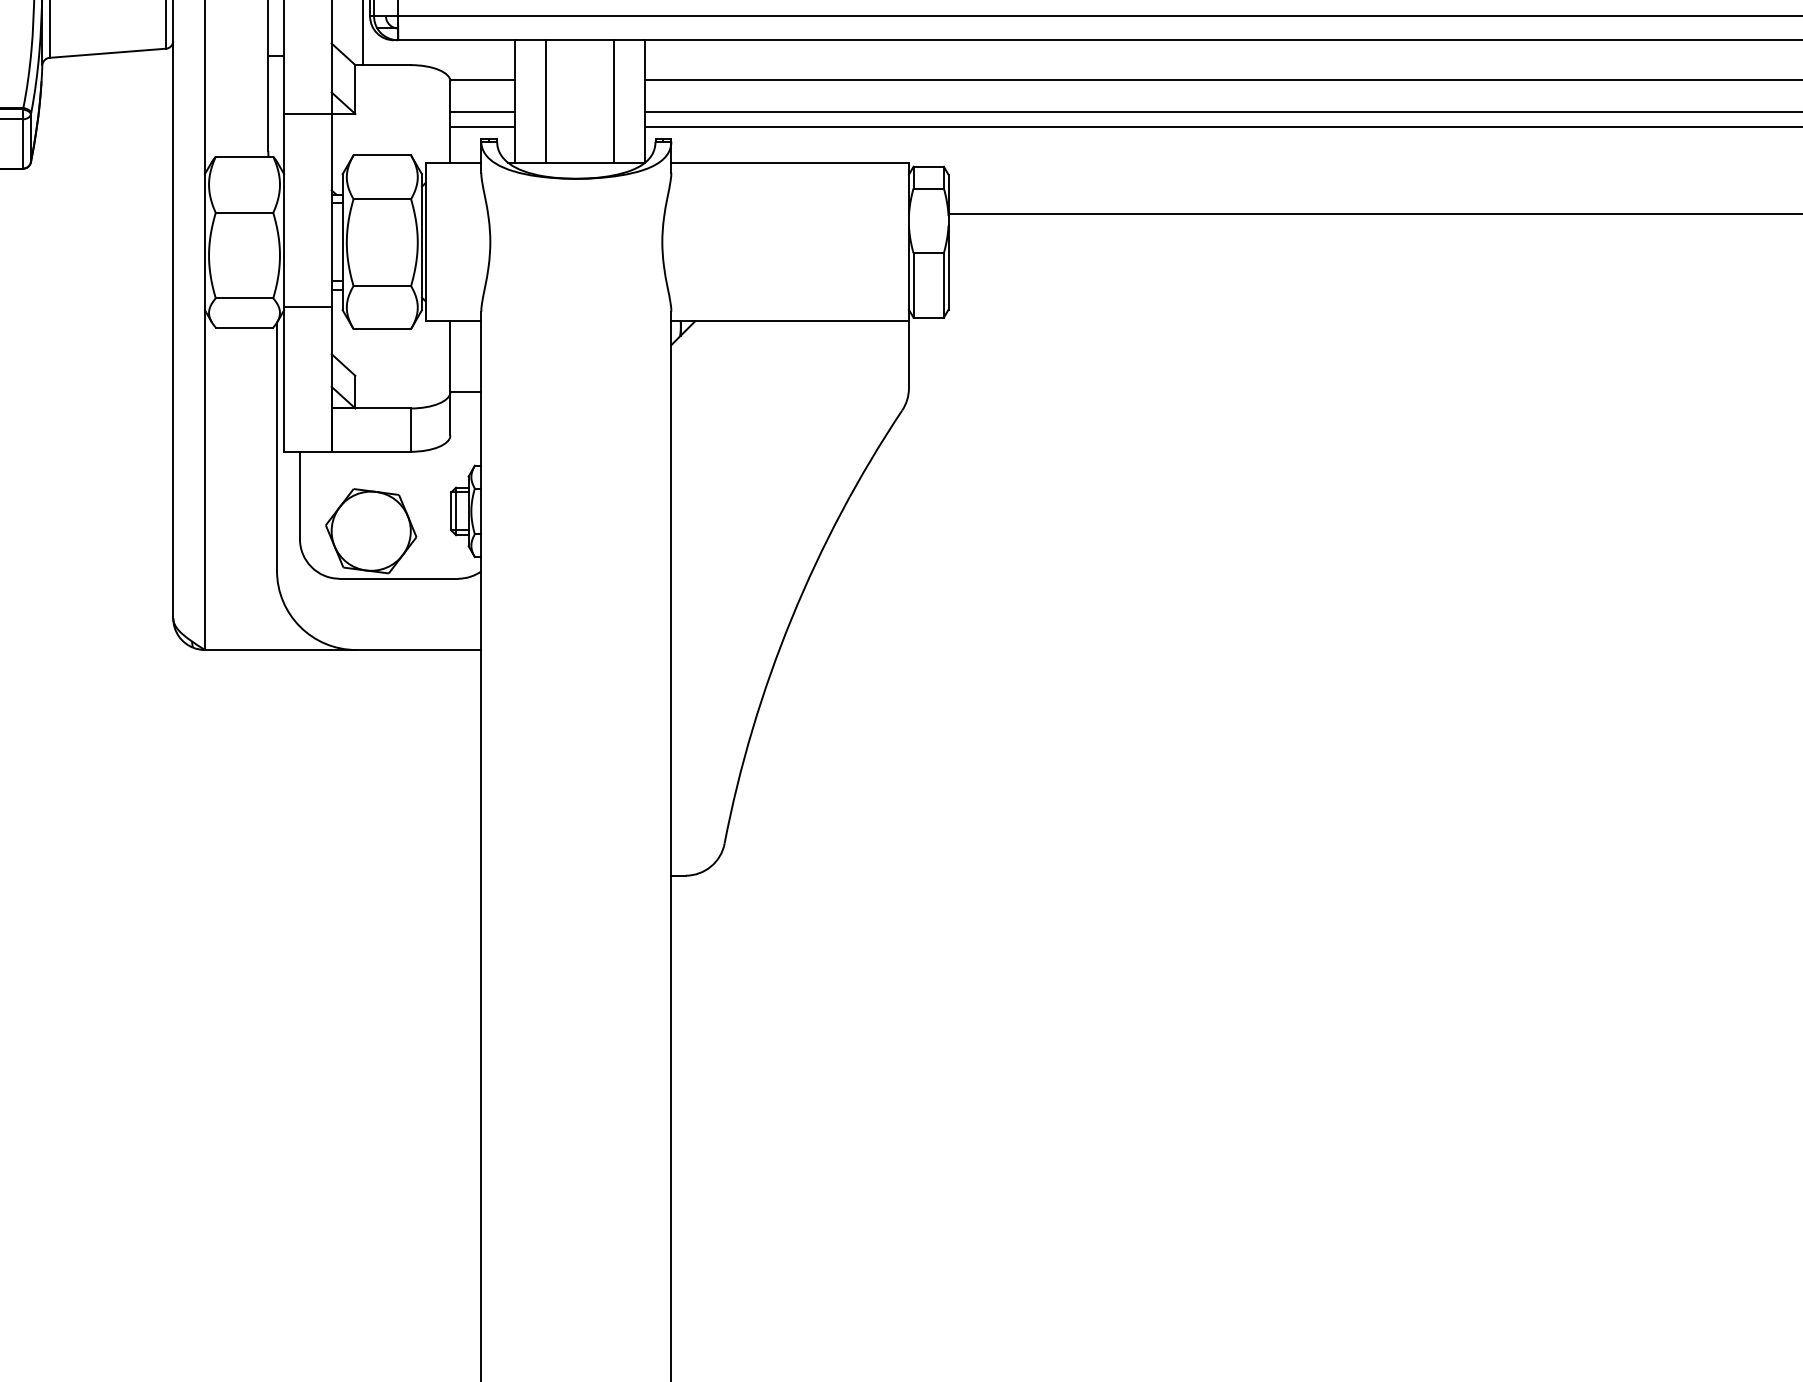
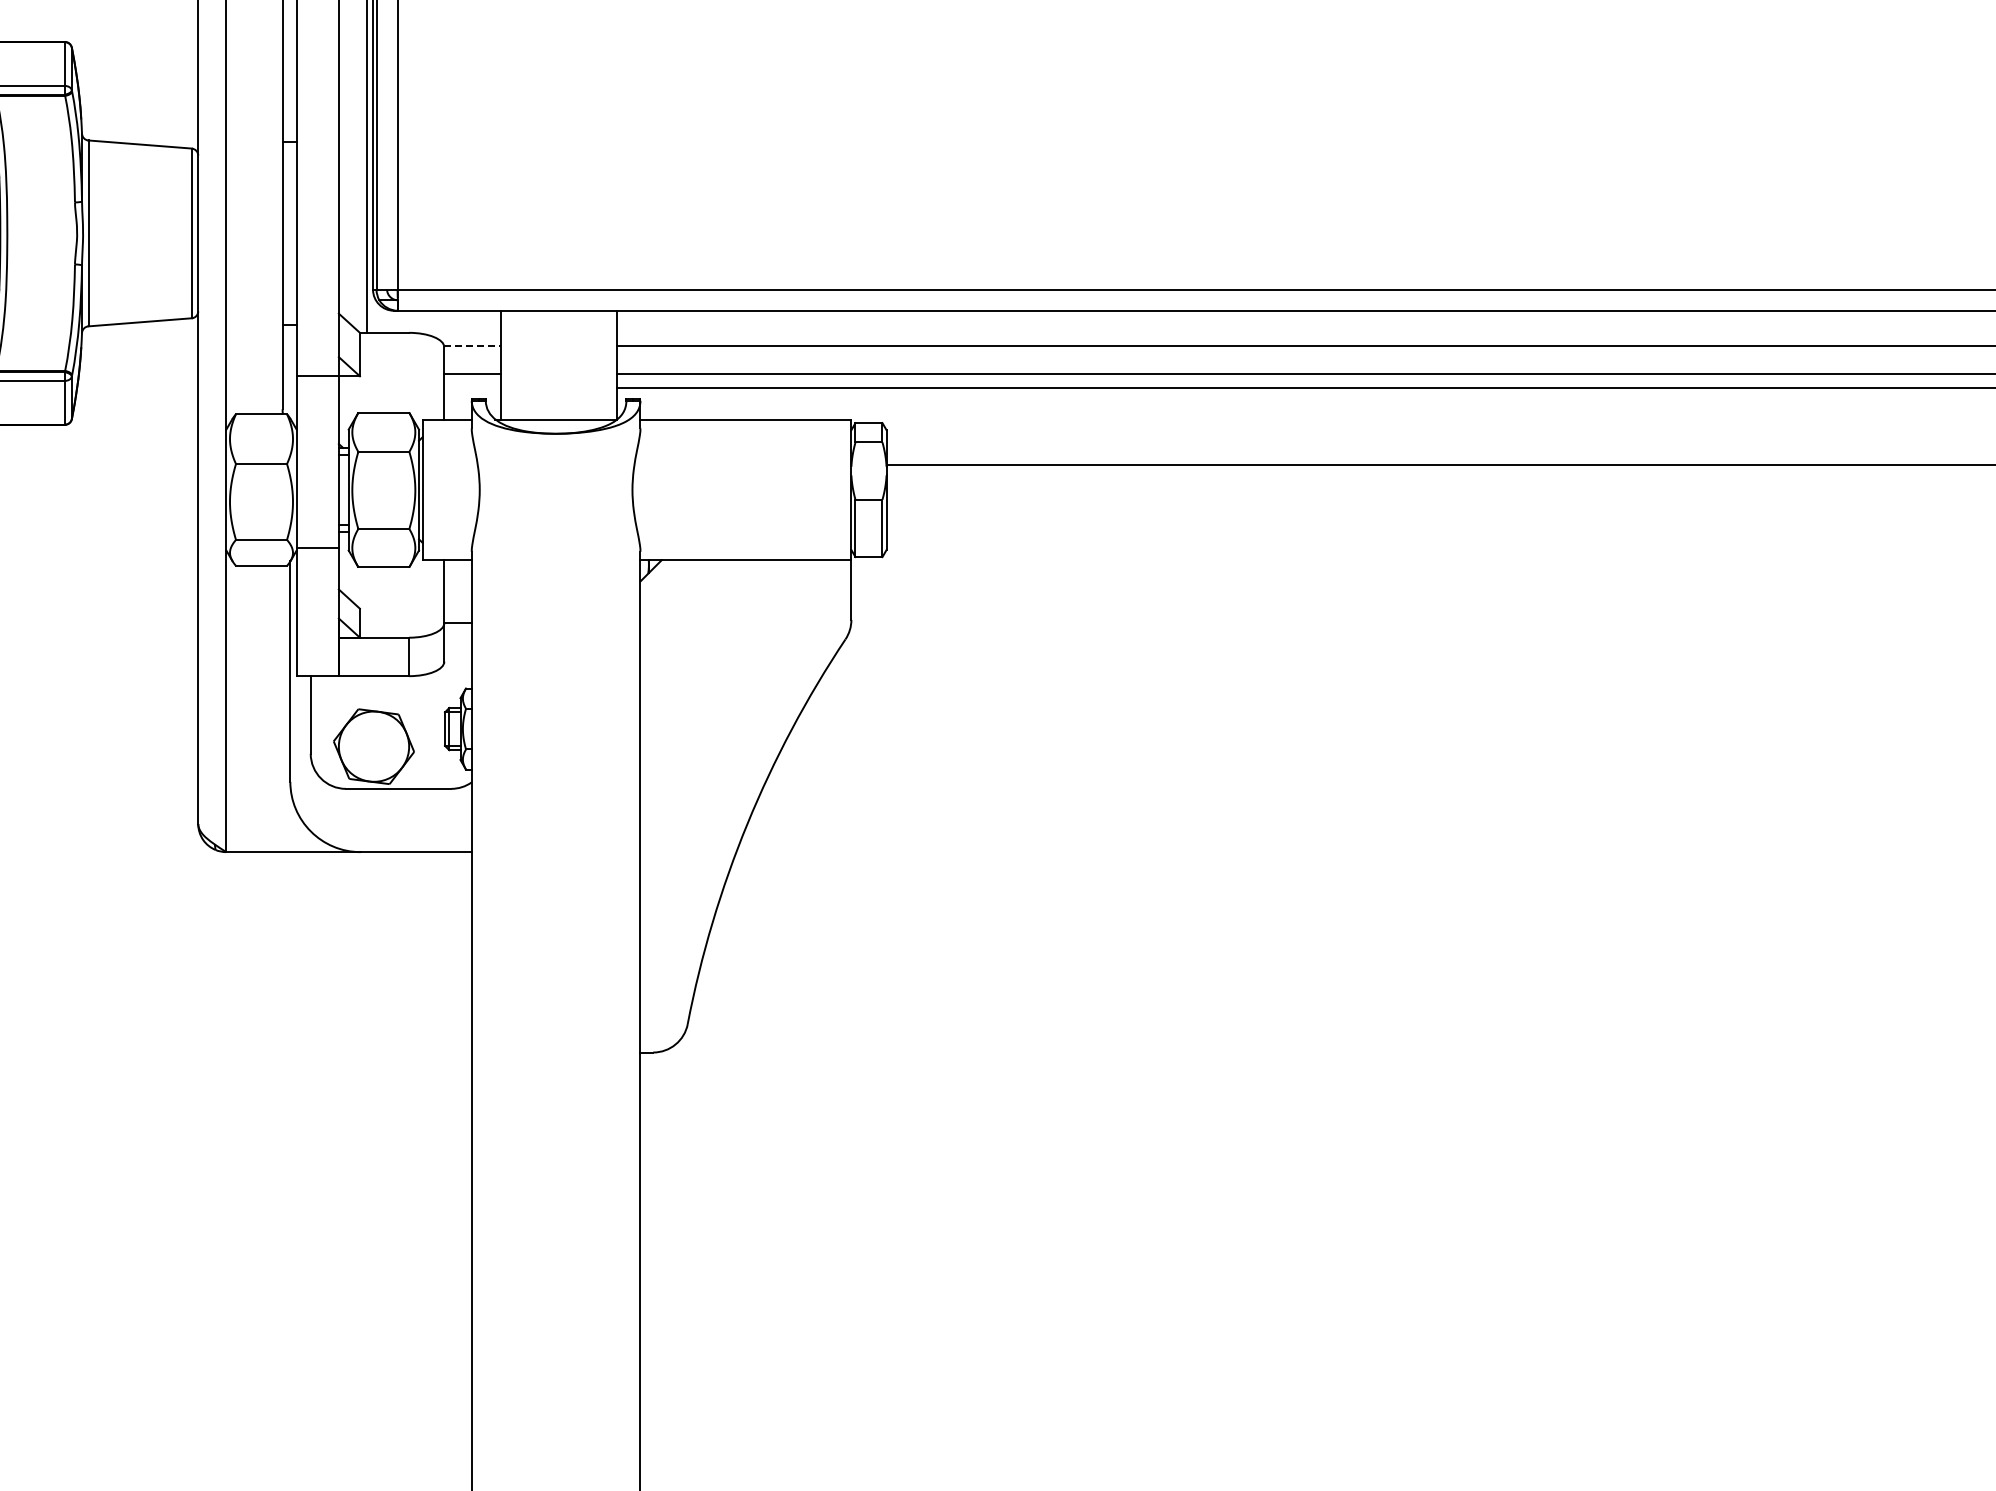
line: (482, 79) -> (472, 345), solid -> dashed
line: (546, 100) -> (529, 364), removed
line: (613, 100) -> (589, 364), removed
line: (482, 127) -> (472, 388), removed

